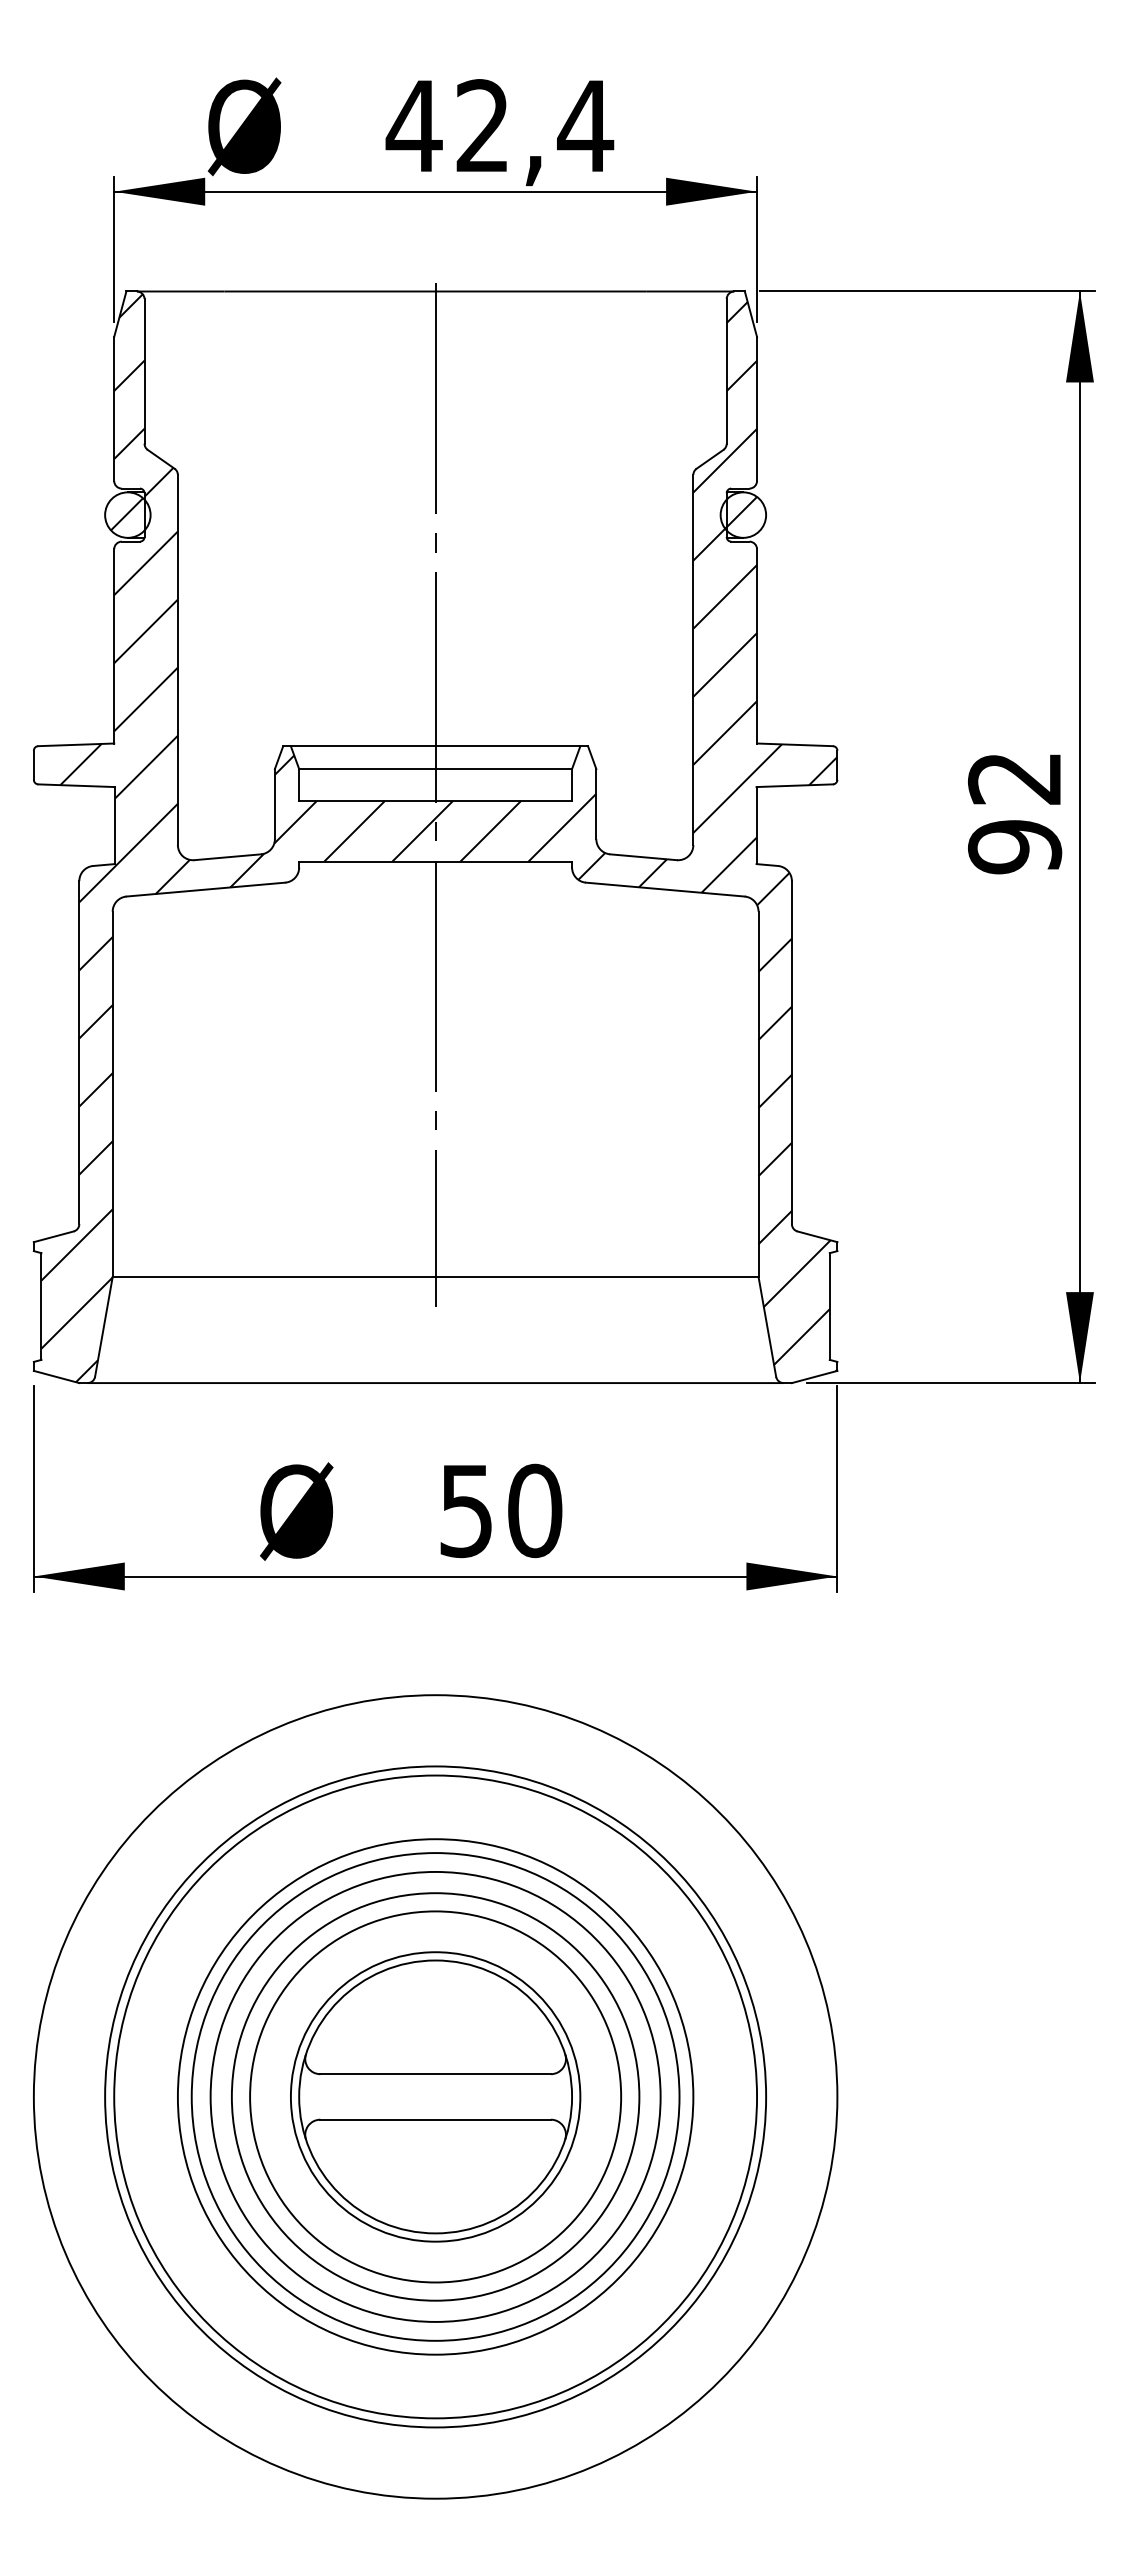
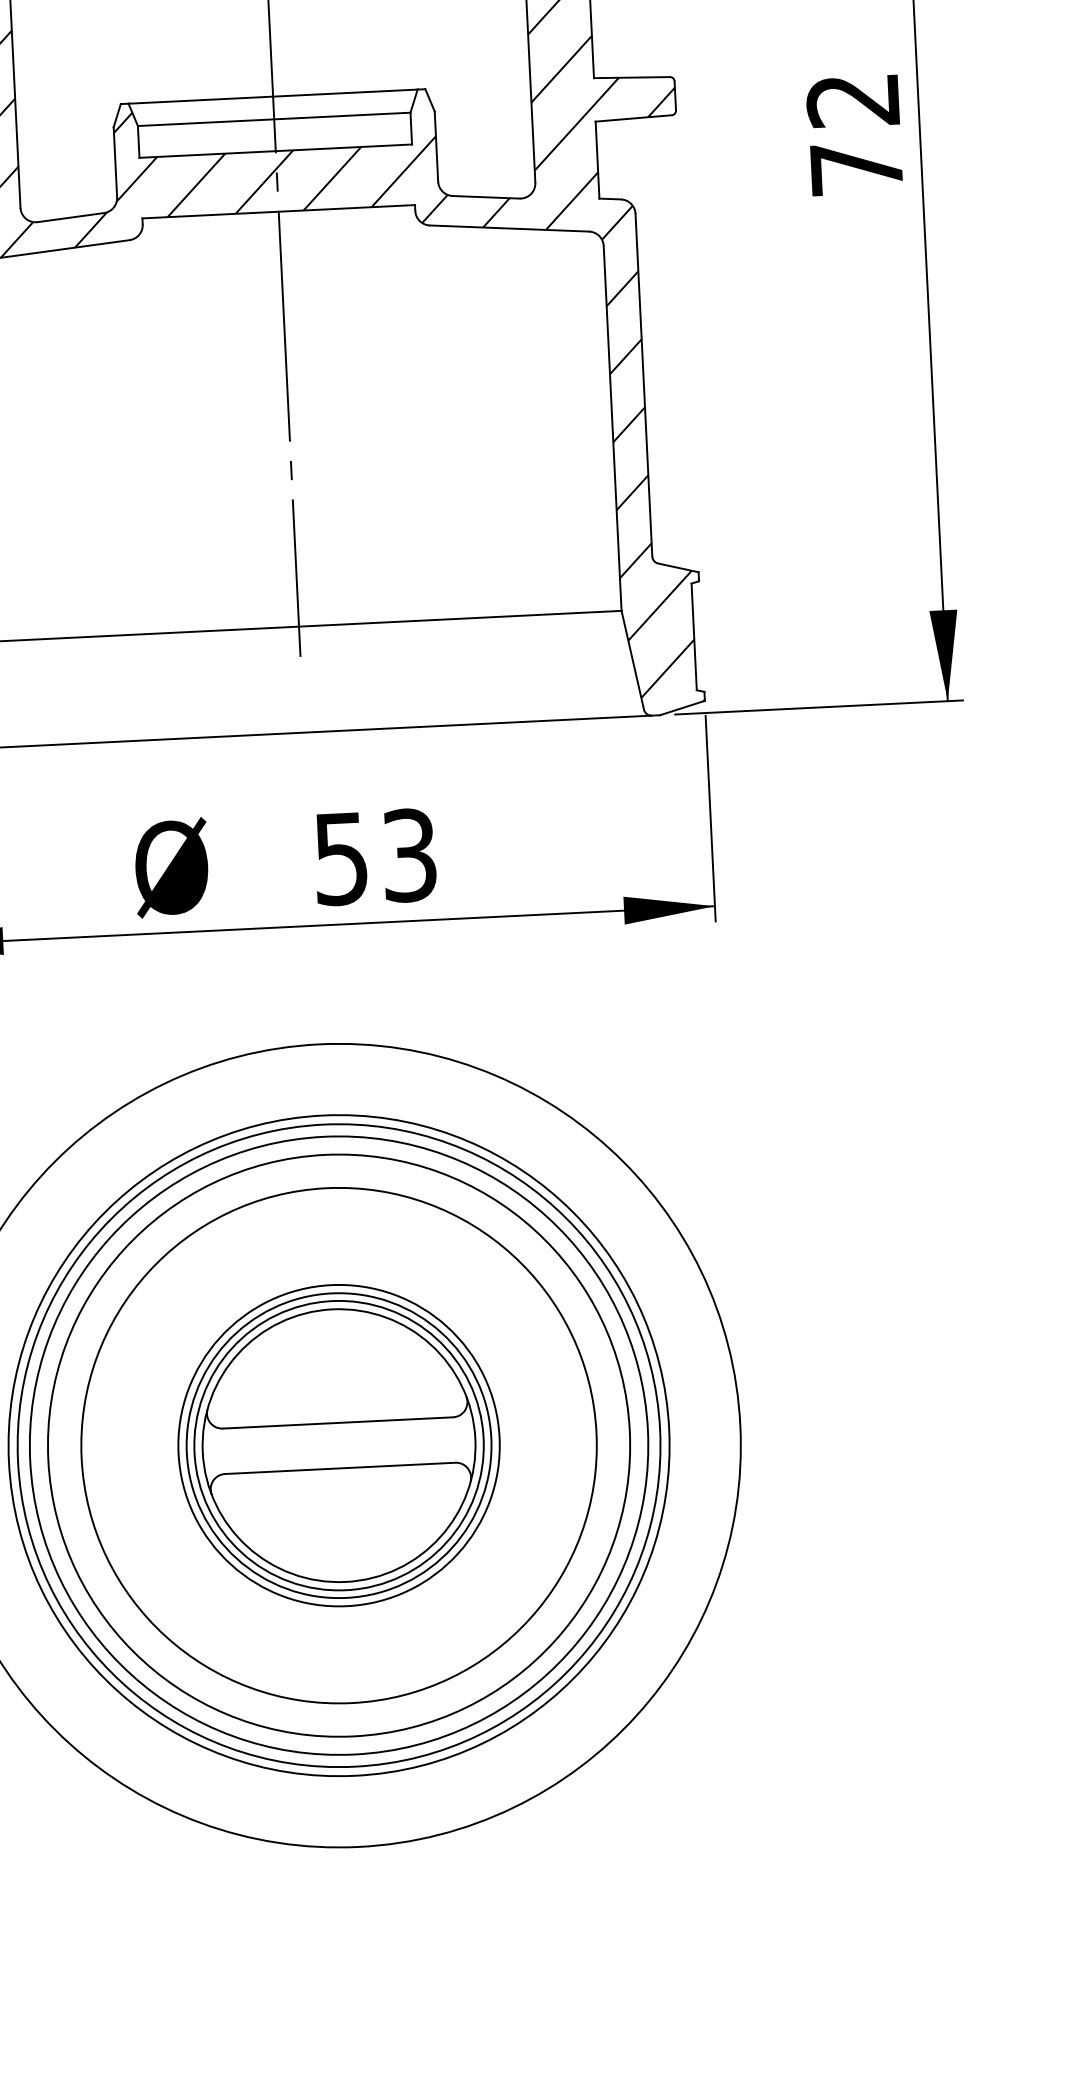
text: (1015, 847) -> (857, 169), 92 -> 72
text: (535, 1510) -> (410, 855), 50 -> 53
circle: (435, 2096) -> (338, 1445), size x0.62
circle: (435, 2096) -> (338, 1445), size x0.71
circle: (435, 2096) -> (338, 1445), size x1.43
circle: (435, 2096) -> (338, 1445), size x1.67

